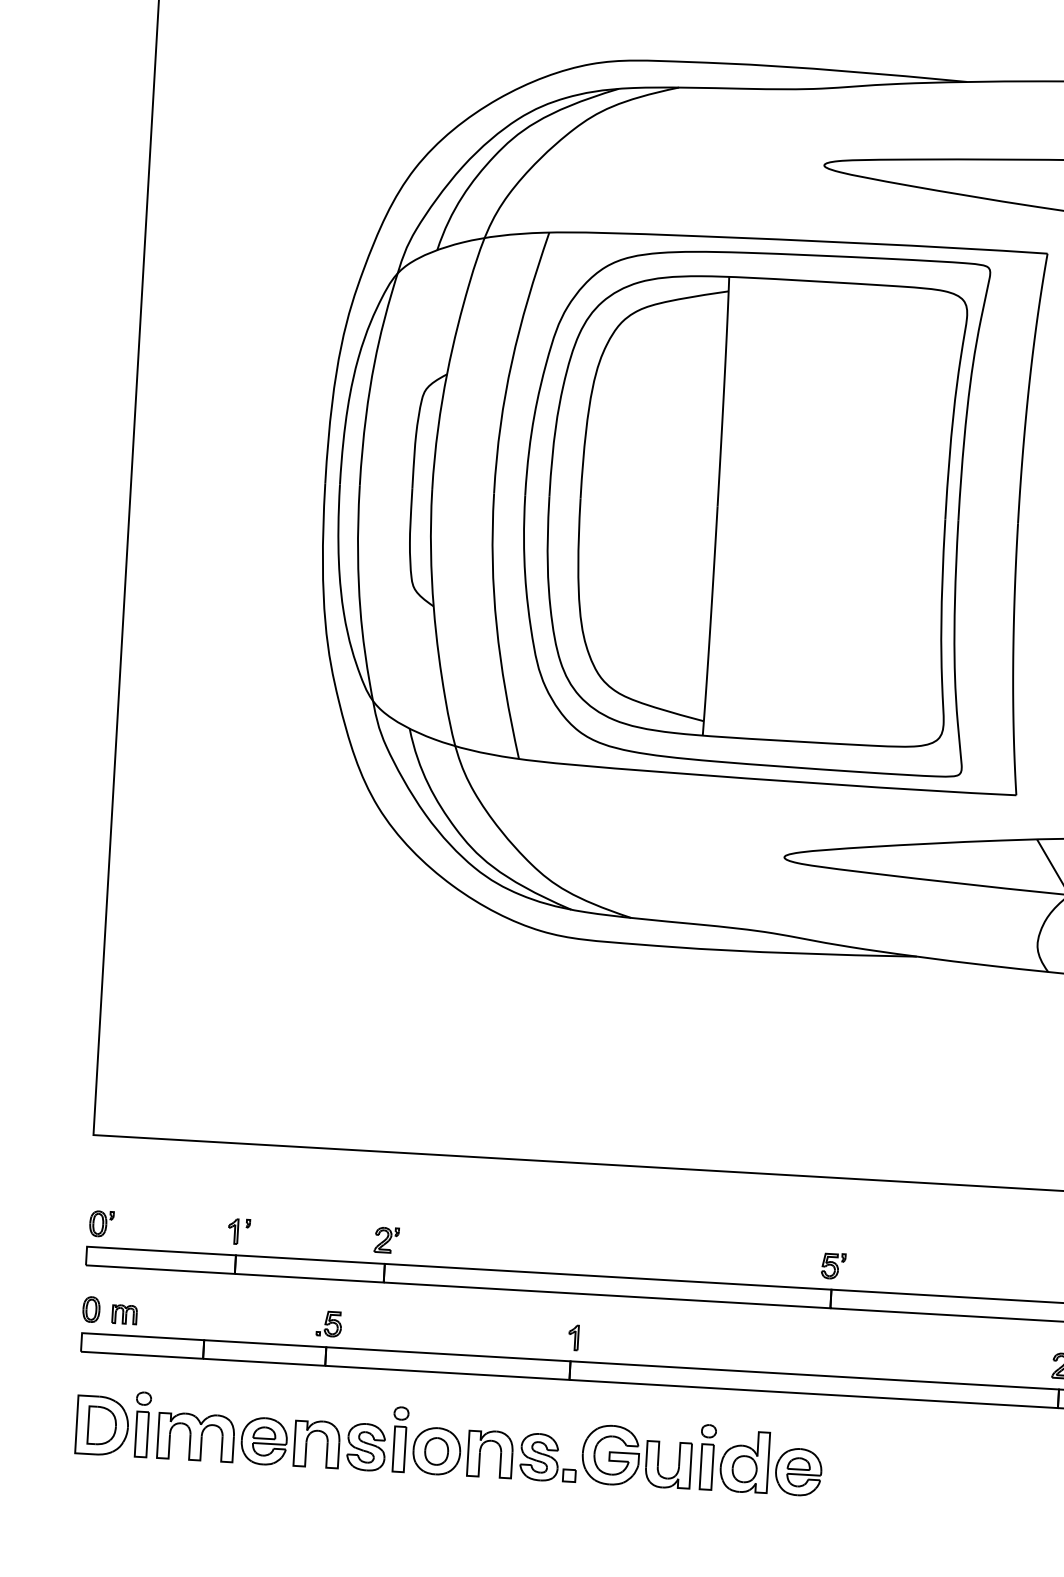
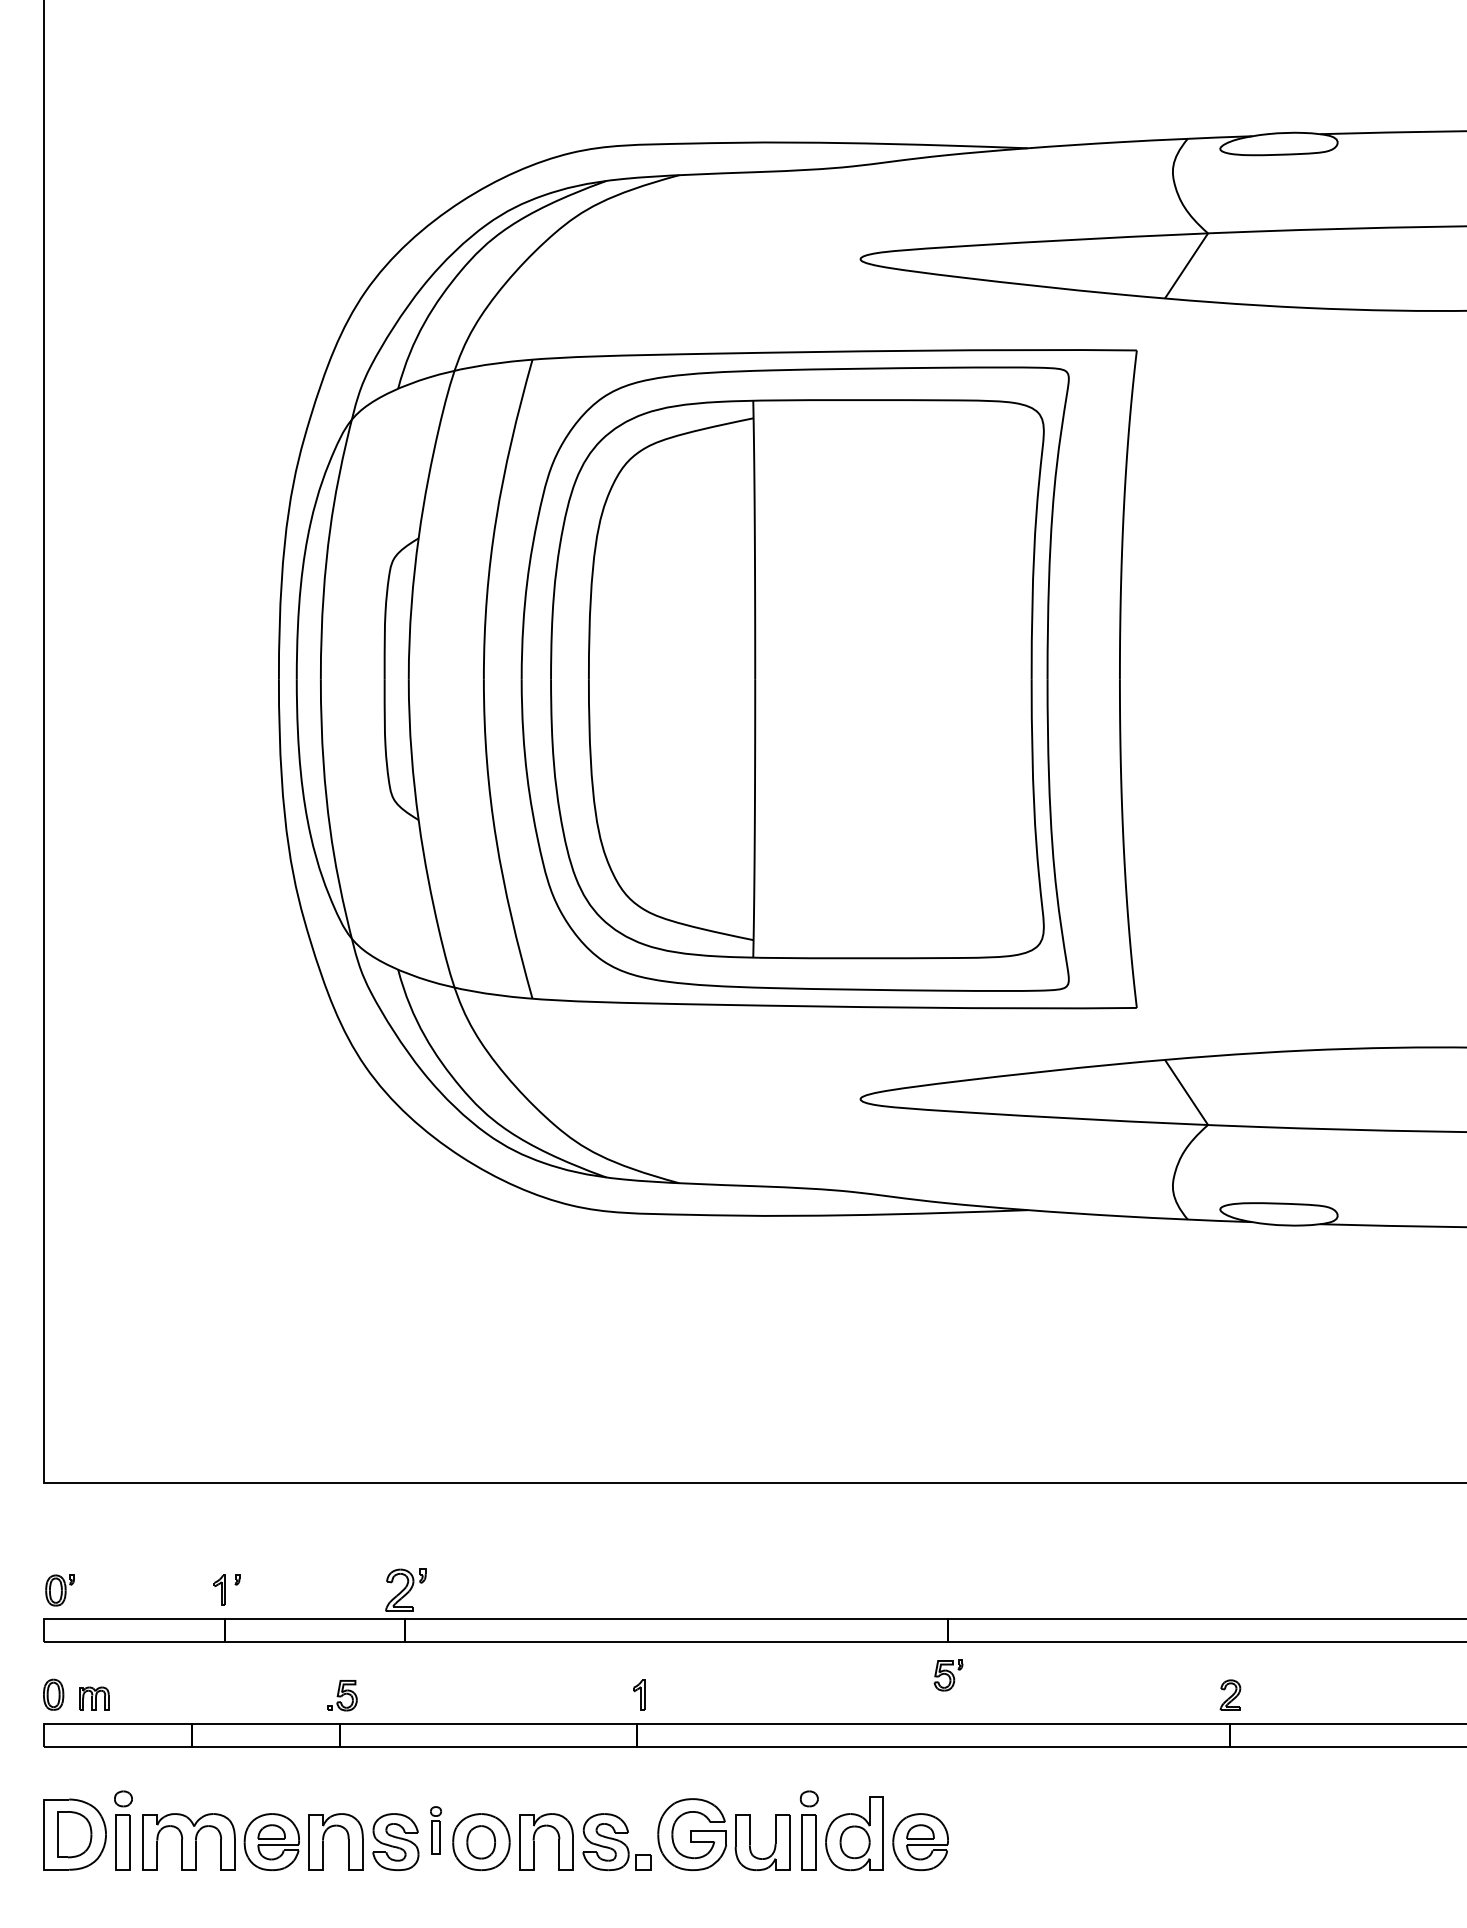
part: (387, 1239) -> (406, 1589), size x1.4
part: (833, 1266) -> (948, 1675), moved
part: (399, 1439) -> (435, 1830), size x0.6

